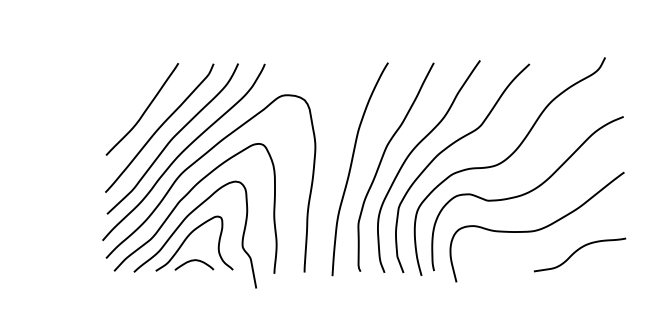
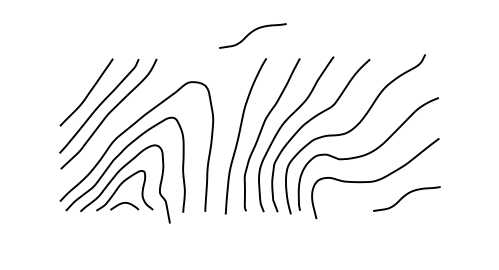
curve: (367, 28) -> (251, 33), added
curve: (183, 151) -> (116, 123), removed

